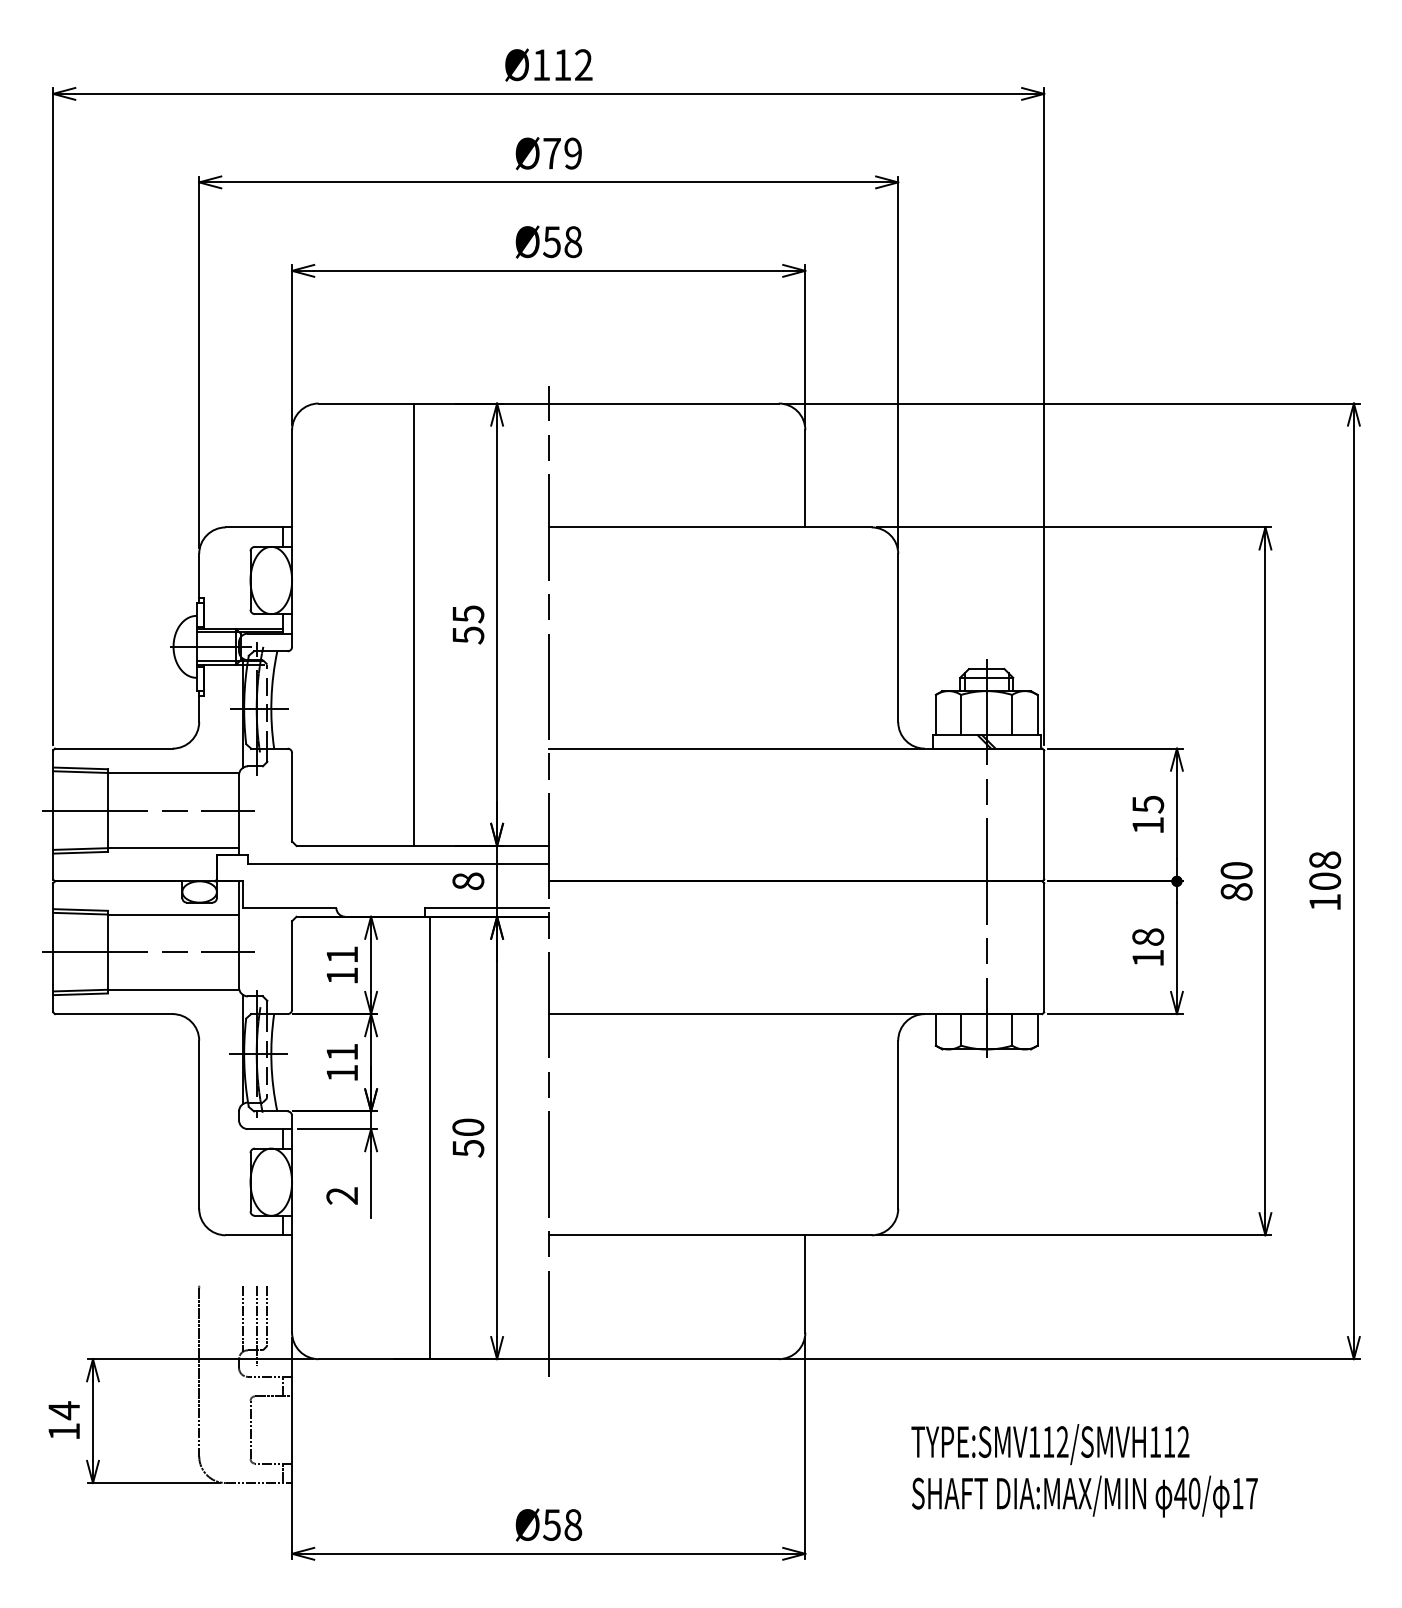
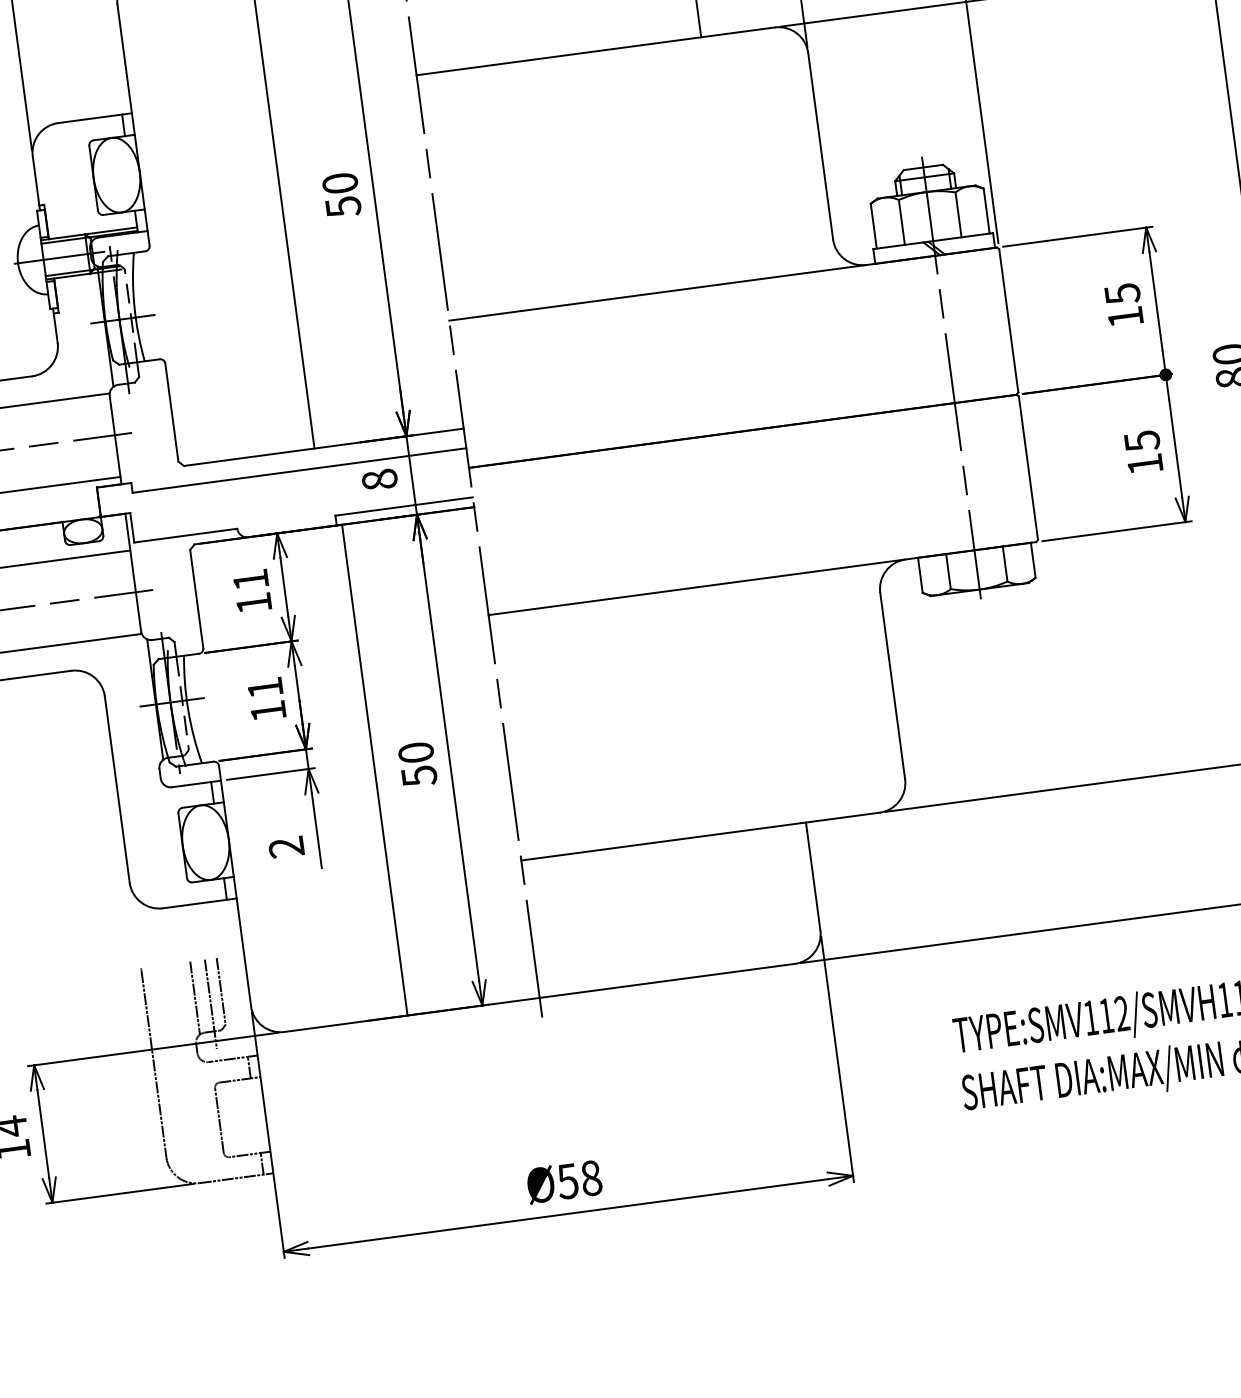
text: (468, 614) -> (340, 183), 55 -> 50
text: (1148, 937) -> (1142, 441), 18 -> 15

